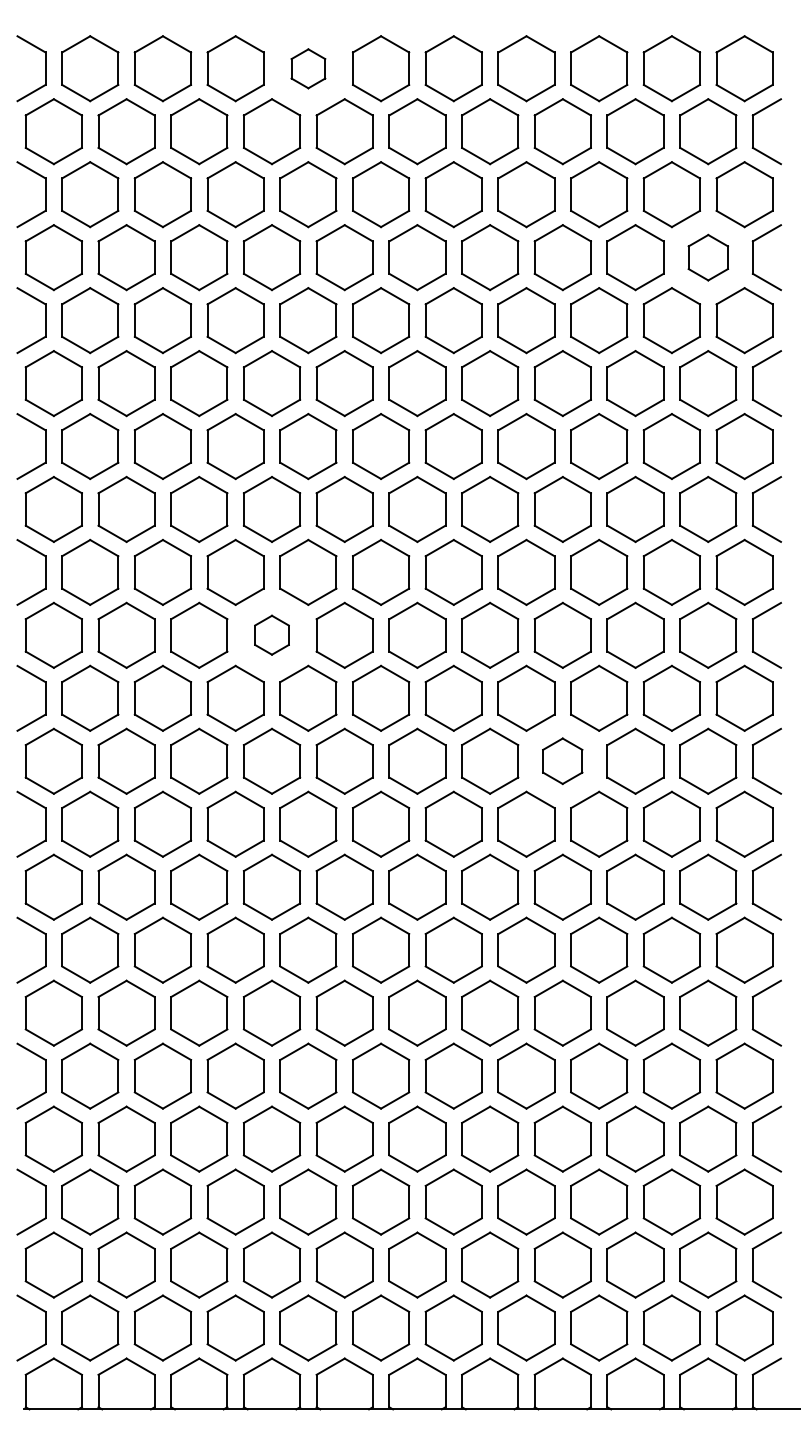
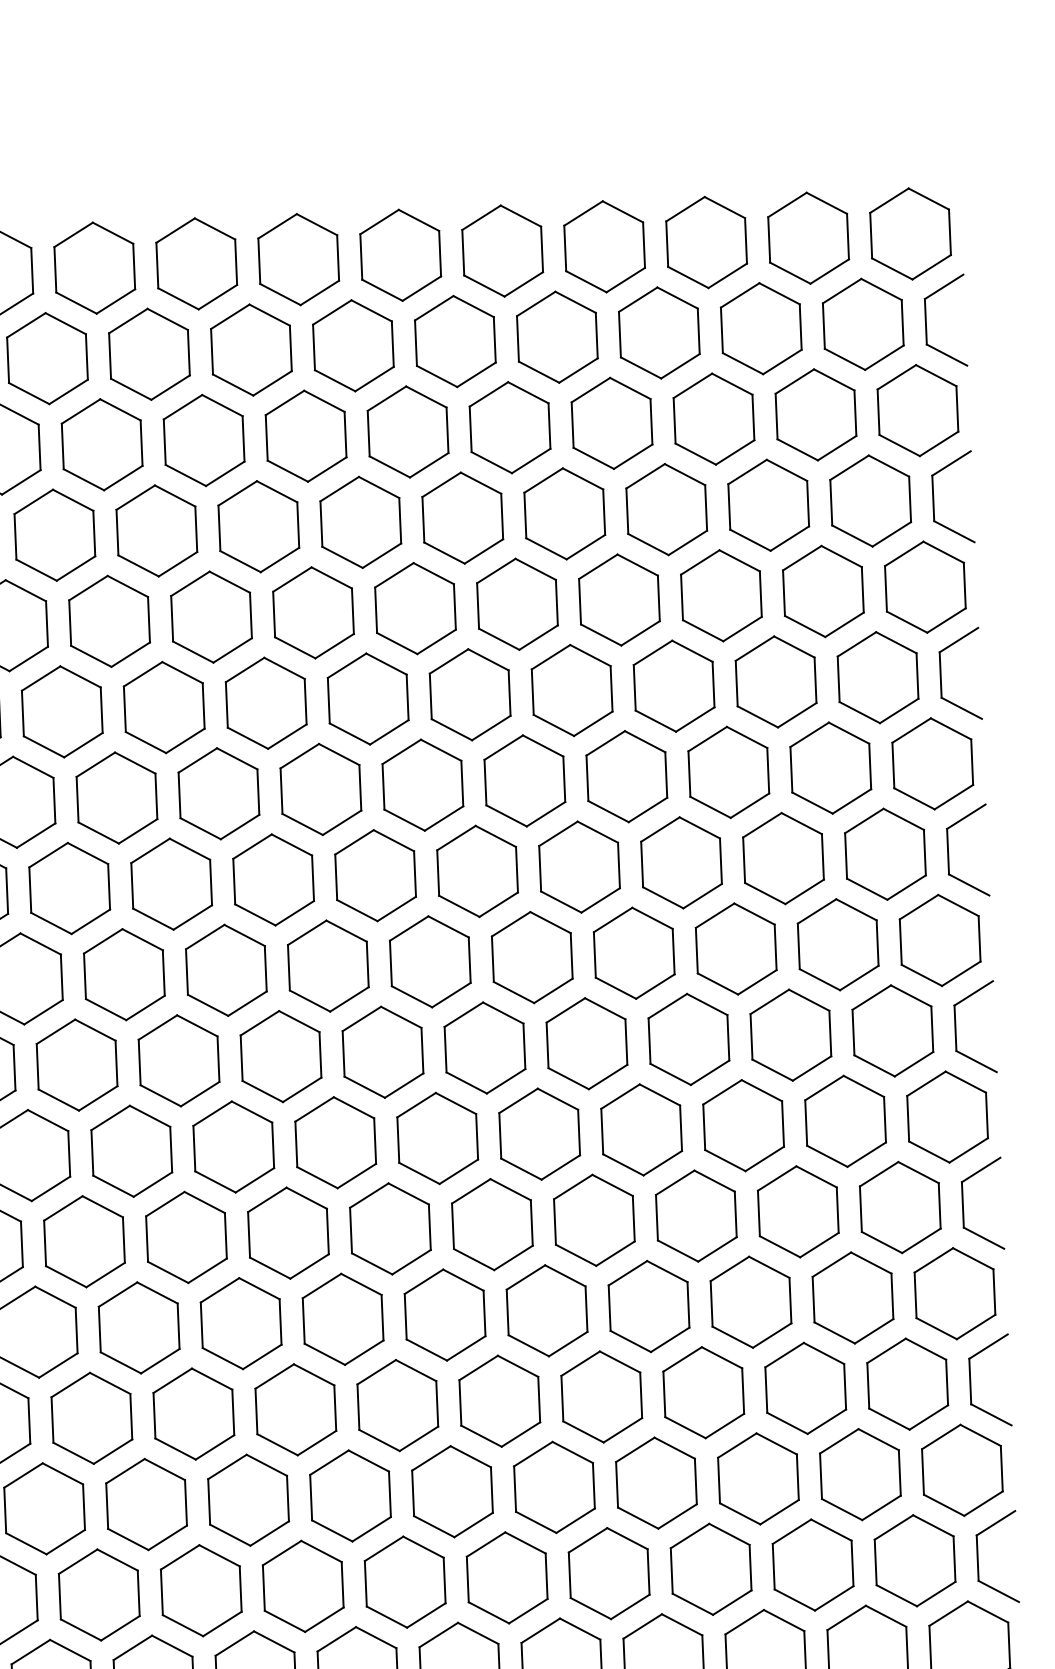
part: (308, 68) -> (298, 259), size x1.67
part: (708, 257) -> (871, 500), size x1.43
part: (271, 634) -> (280, 1055), size x1.67
part: (562, 760) -> (695, 1214), size x1.43

